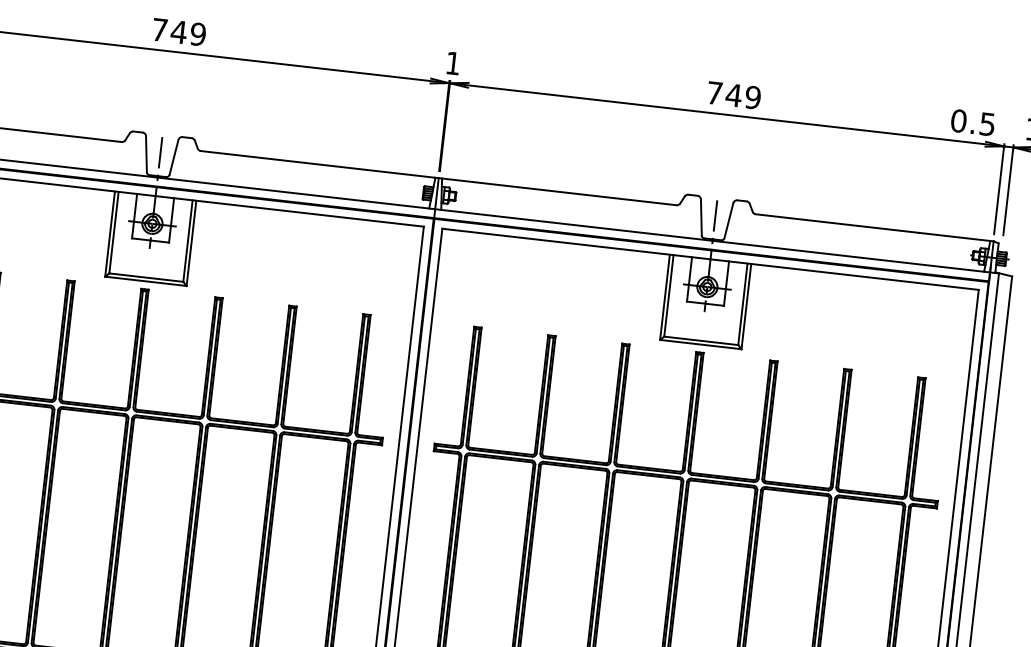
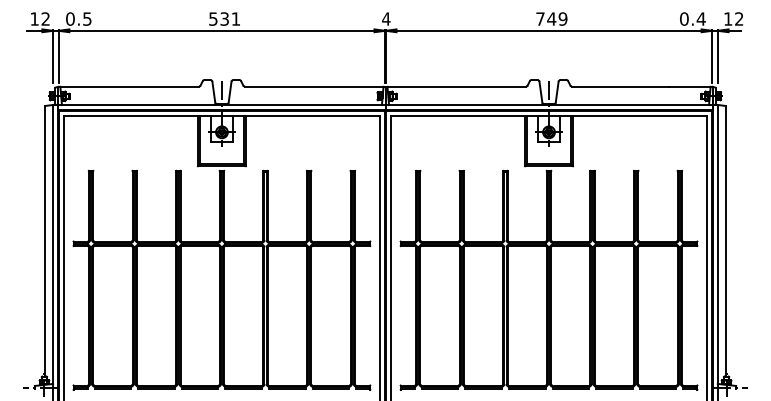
text: (178, 31) -> (224, 18), 749 -> 531
text: (453, 62) -> (386, 18), 1 -> 4
text: (986, 123) -> (700, 18), 0.5 -> 0.4

